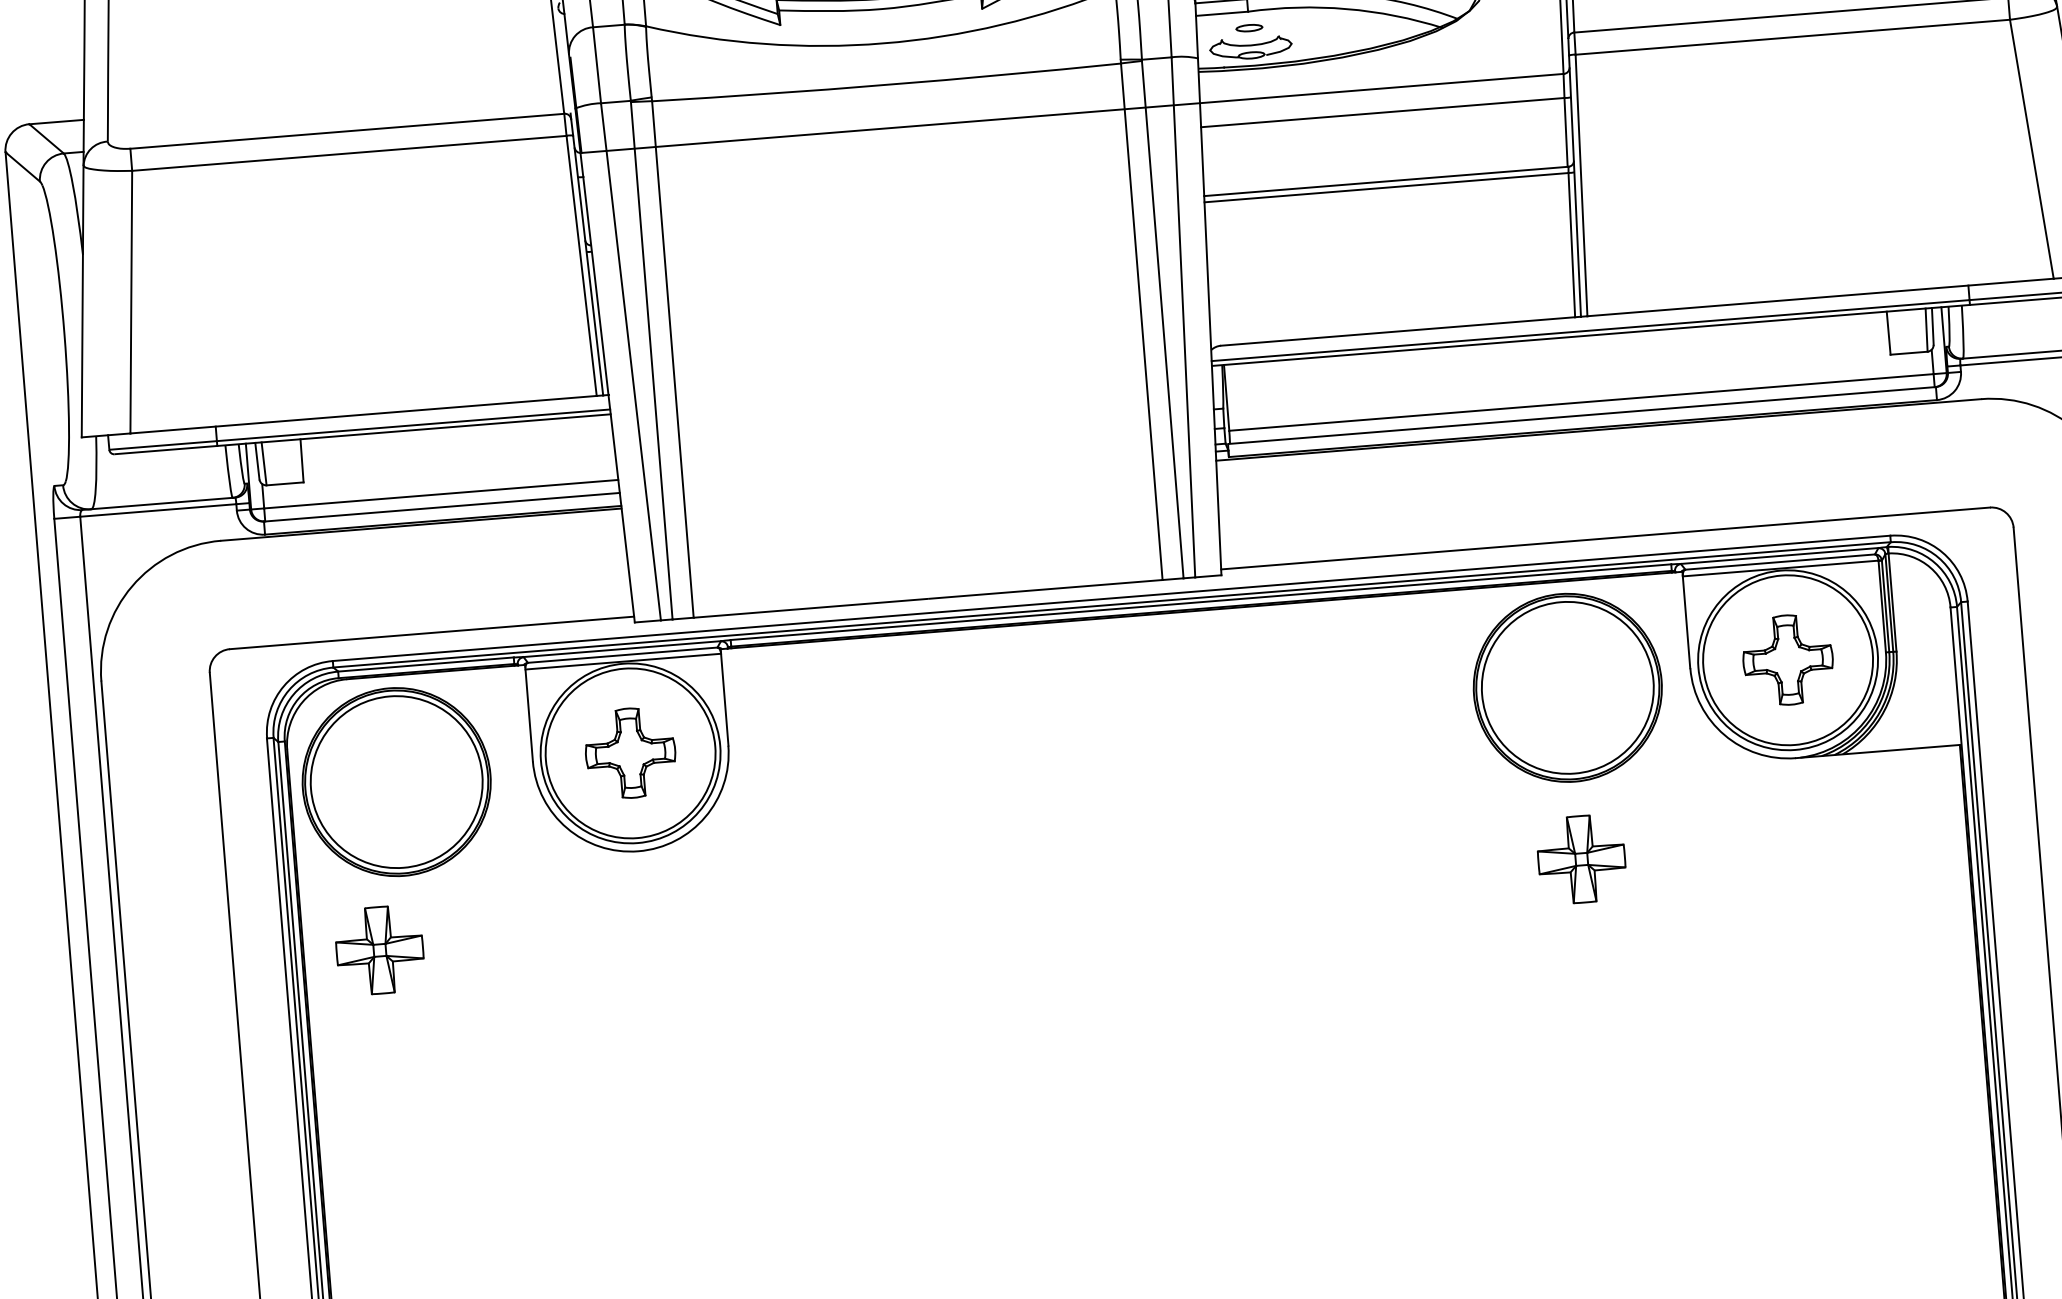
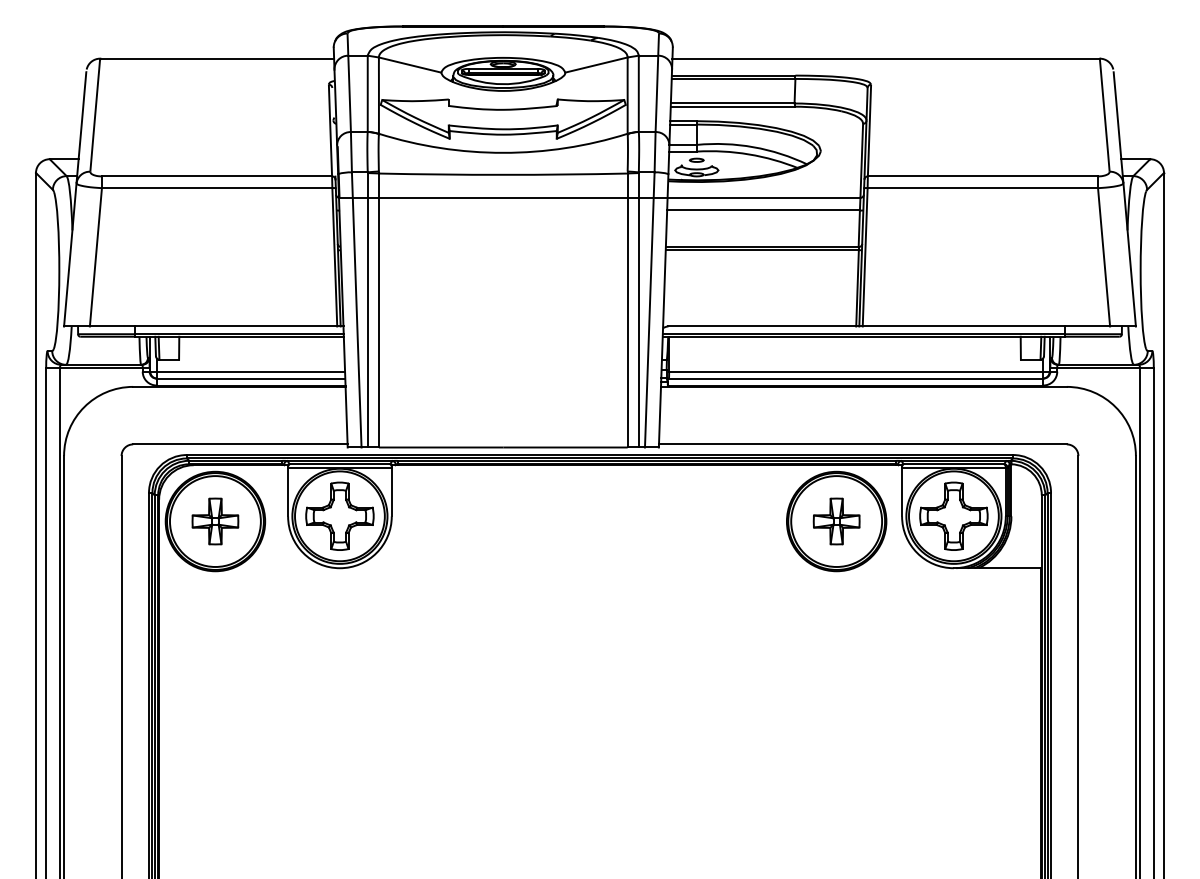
part: (1787, 658) -> (953, 515), size x1.43
part: (629, 751) -> (339, 515), size x1.43
part: (1581, 859) -> (836, 521), moved
part: (379, 950) -> (215, 521), moved

